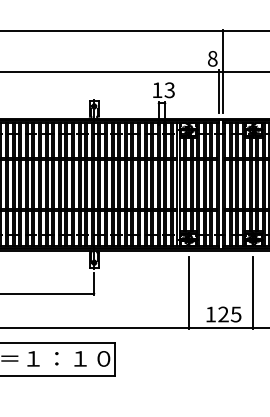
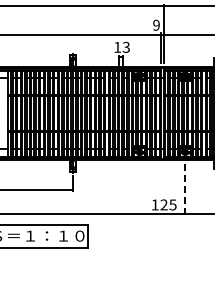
text: (212, 57) -> (156, 24), 8 -> 9
line: (189, 292) -> (140, 189), removed
line: (252, 293) -> (184, 190), solid -> dashed

